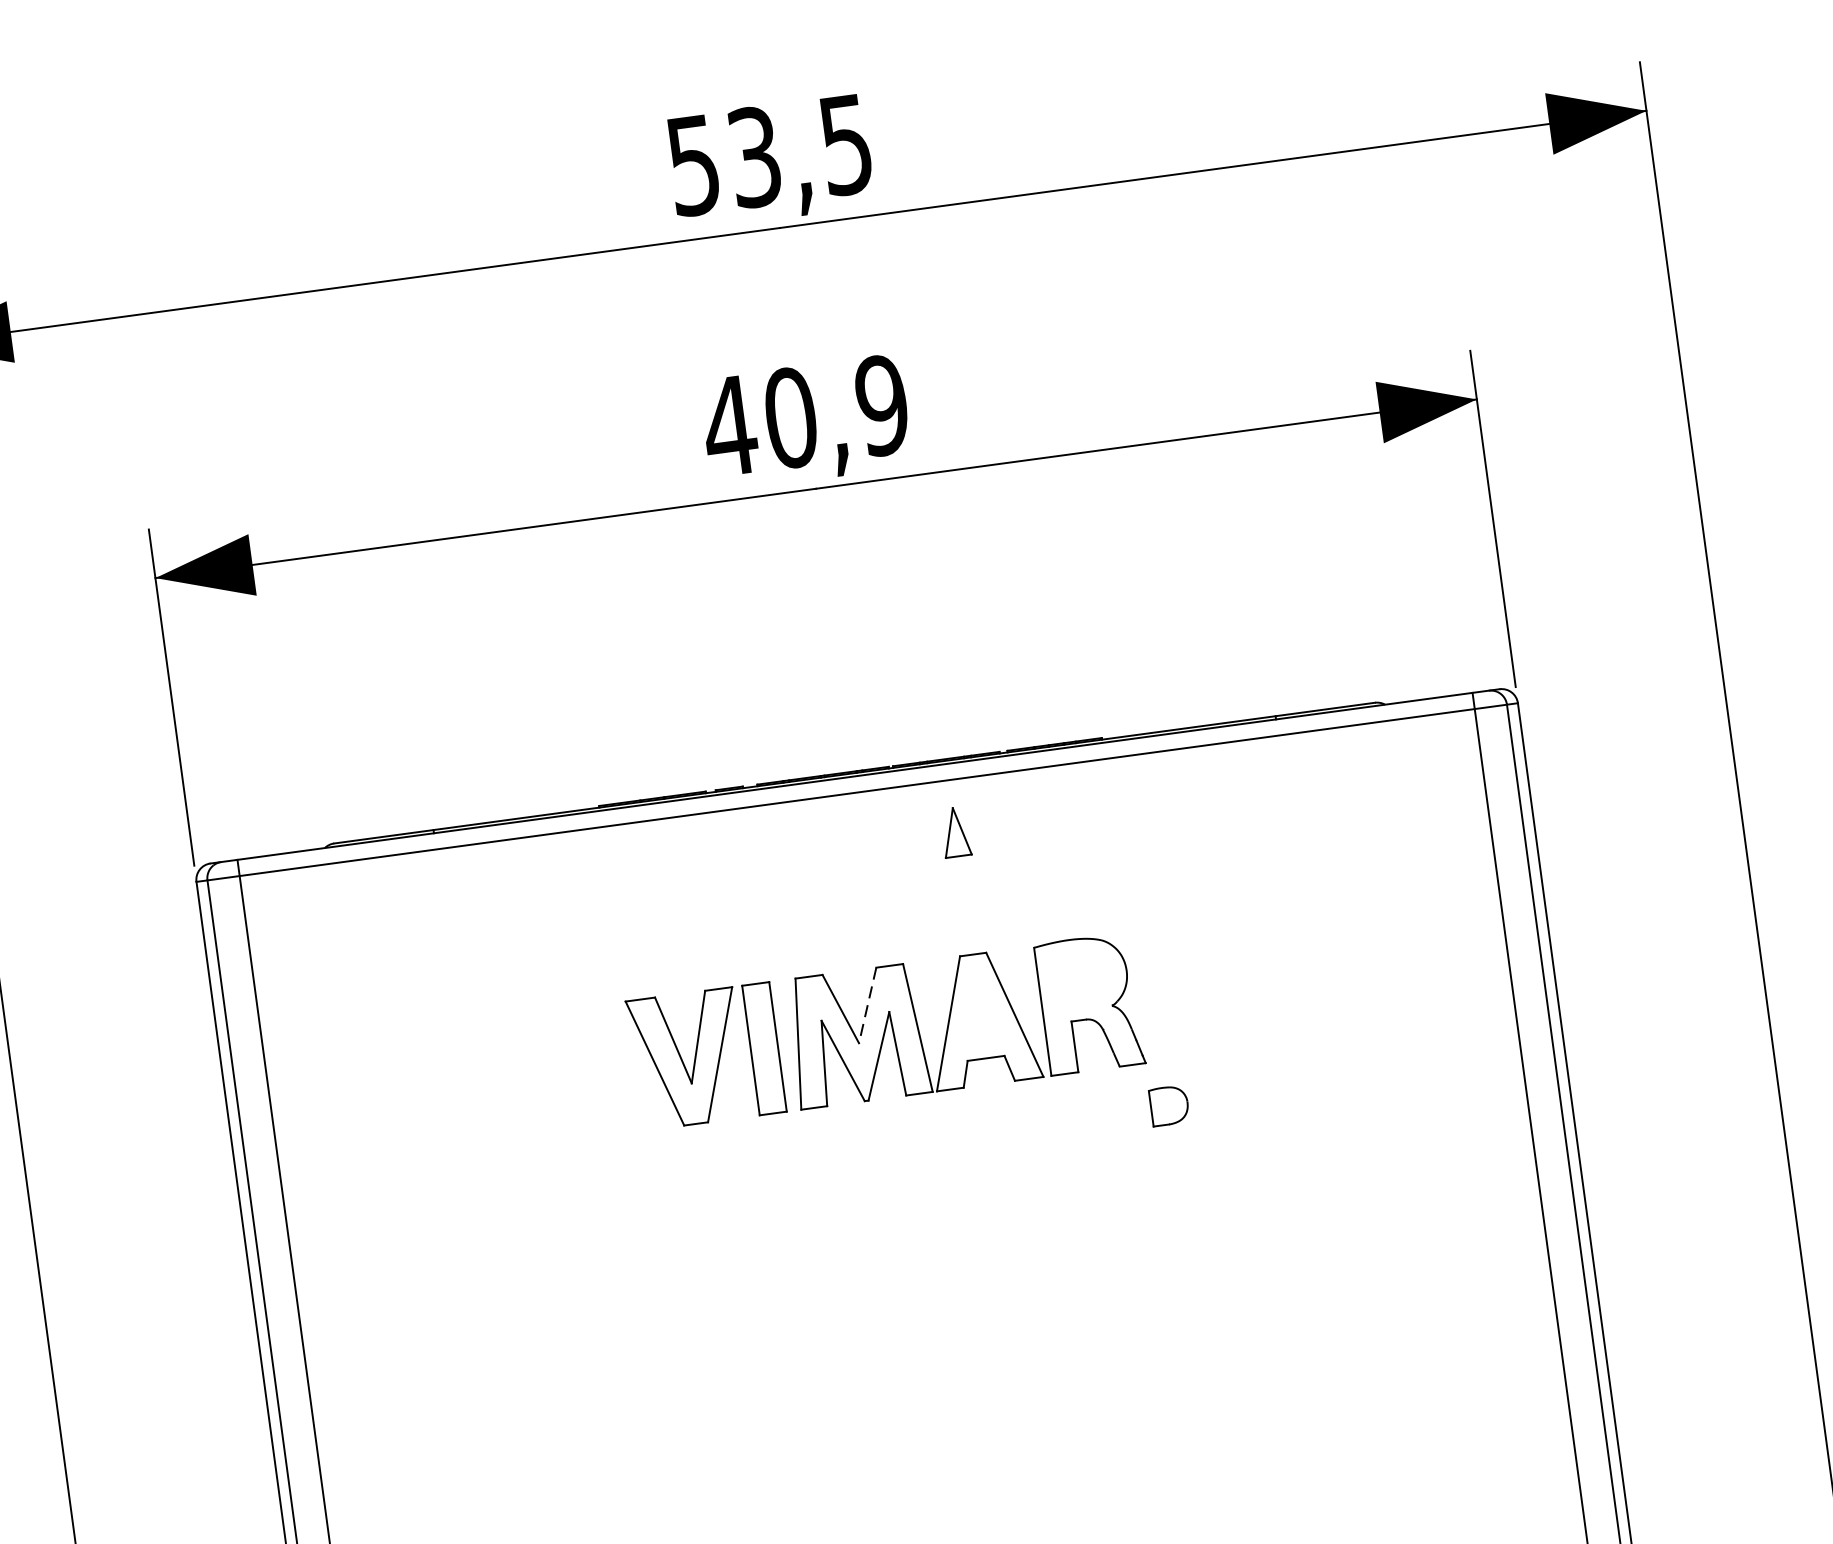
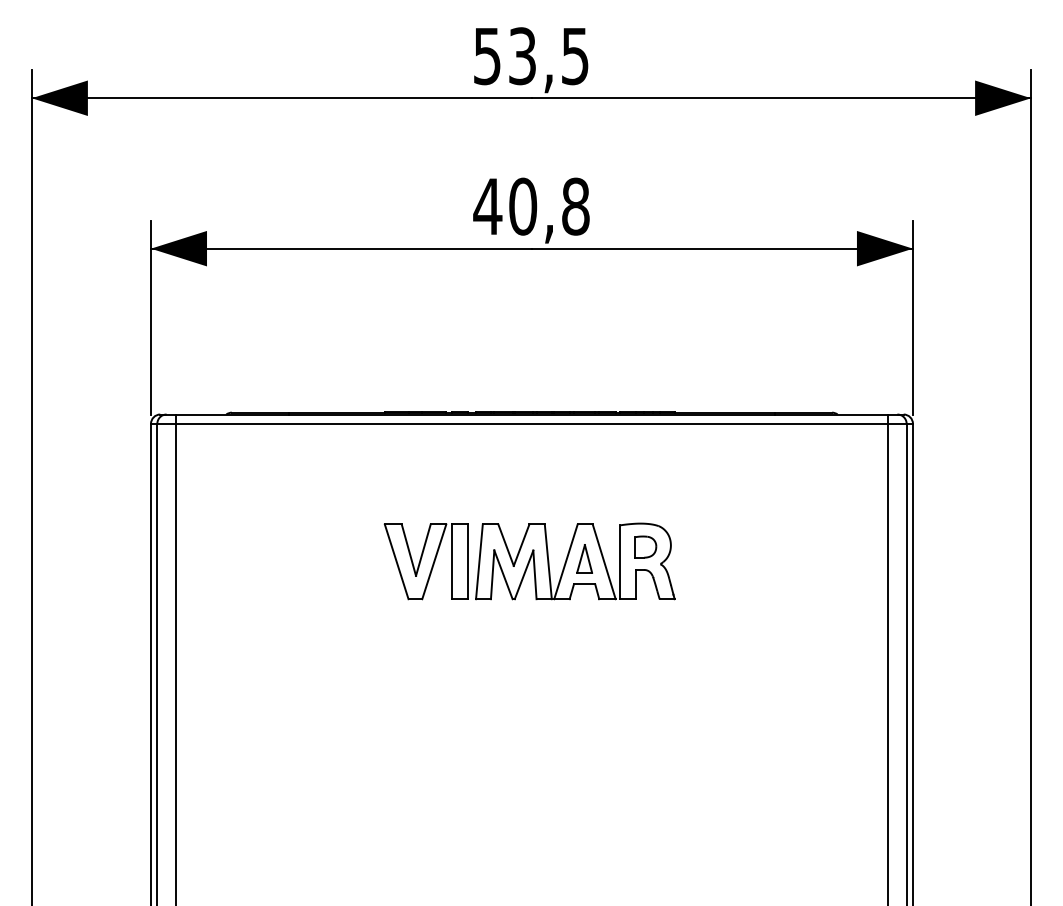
text: (881, 405) -> (575, 206), 40,9 -> 40,8
part: (955, 831) -> (584, 558), moved
line: (867, 1005) -> (521, 545), dashed -> solid
part: (1168, 1104) -> (645, 546), moved

